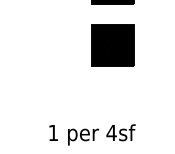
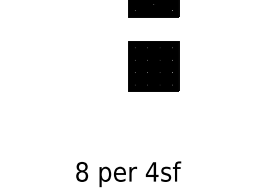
text: (53, 132) -> (82, 171), 1 -> 8

